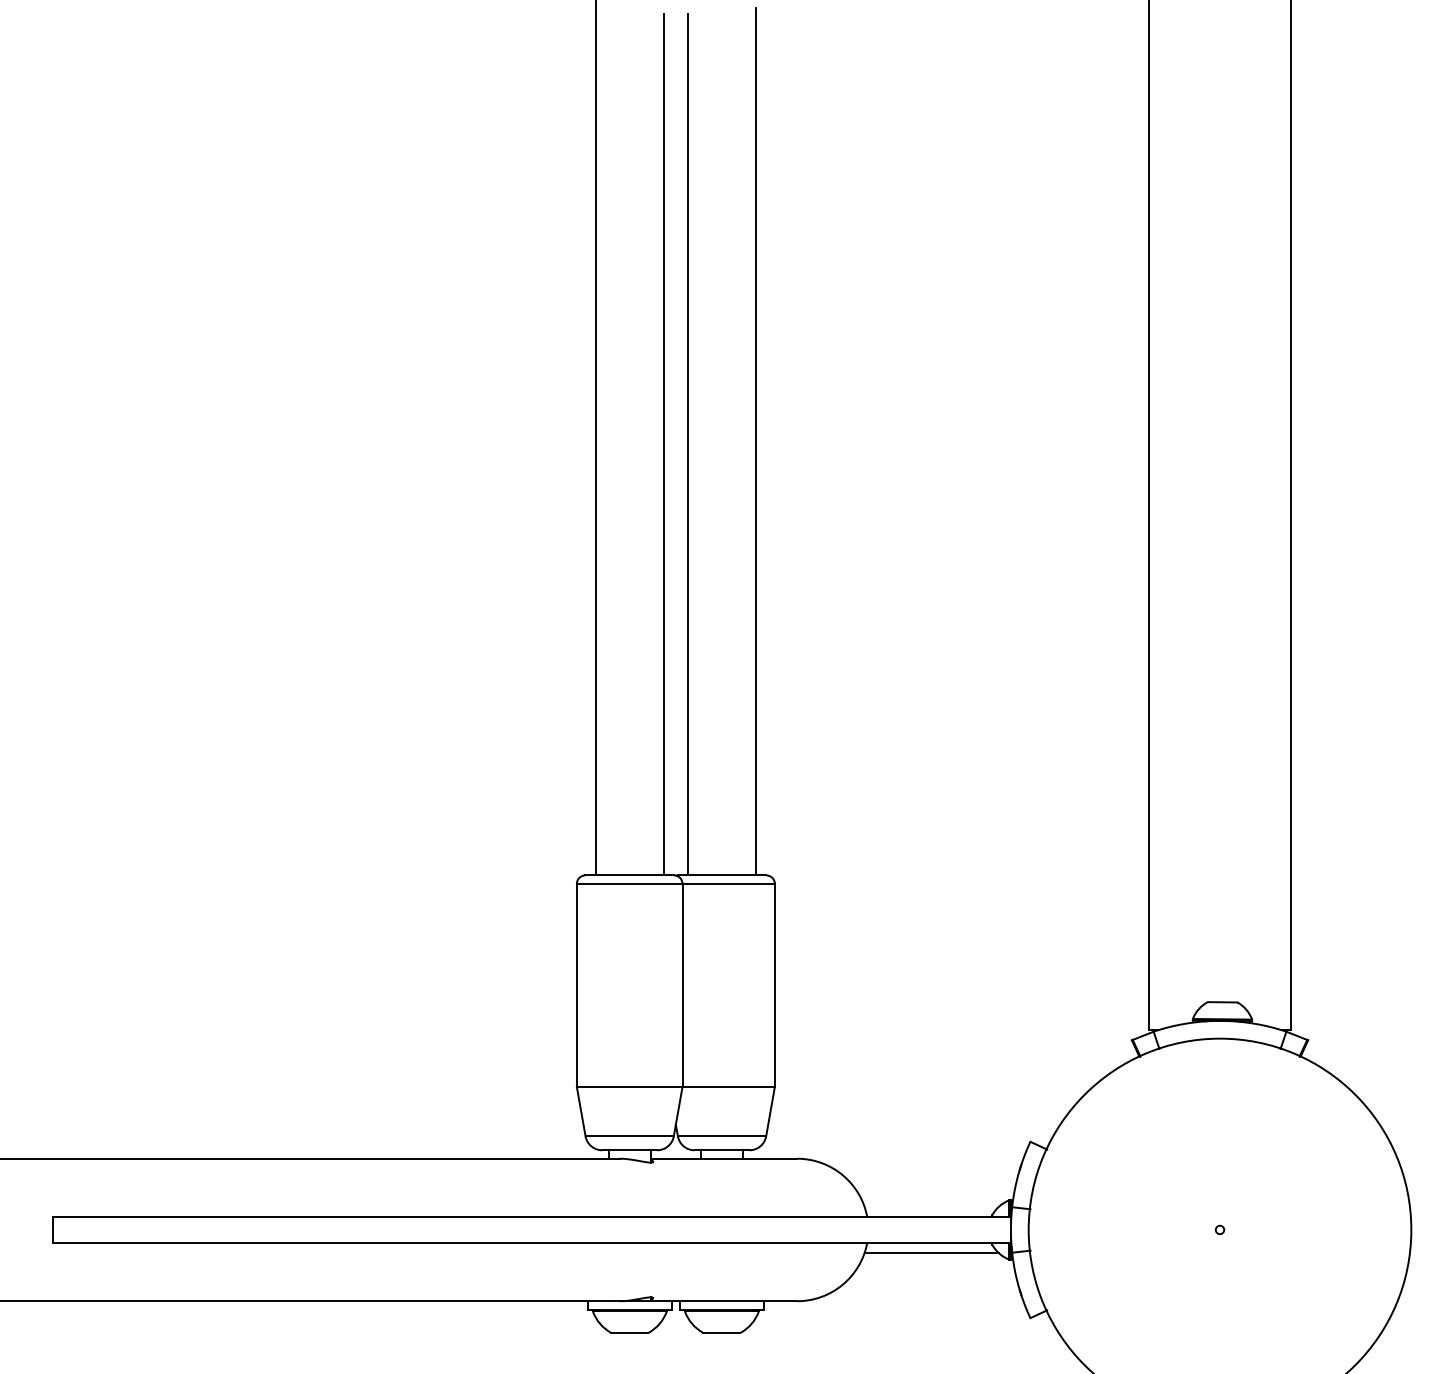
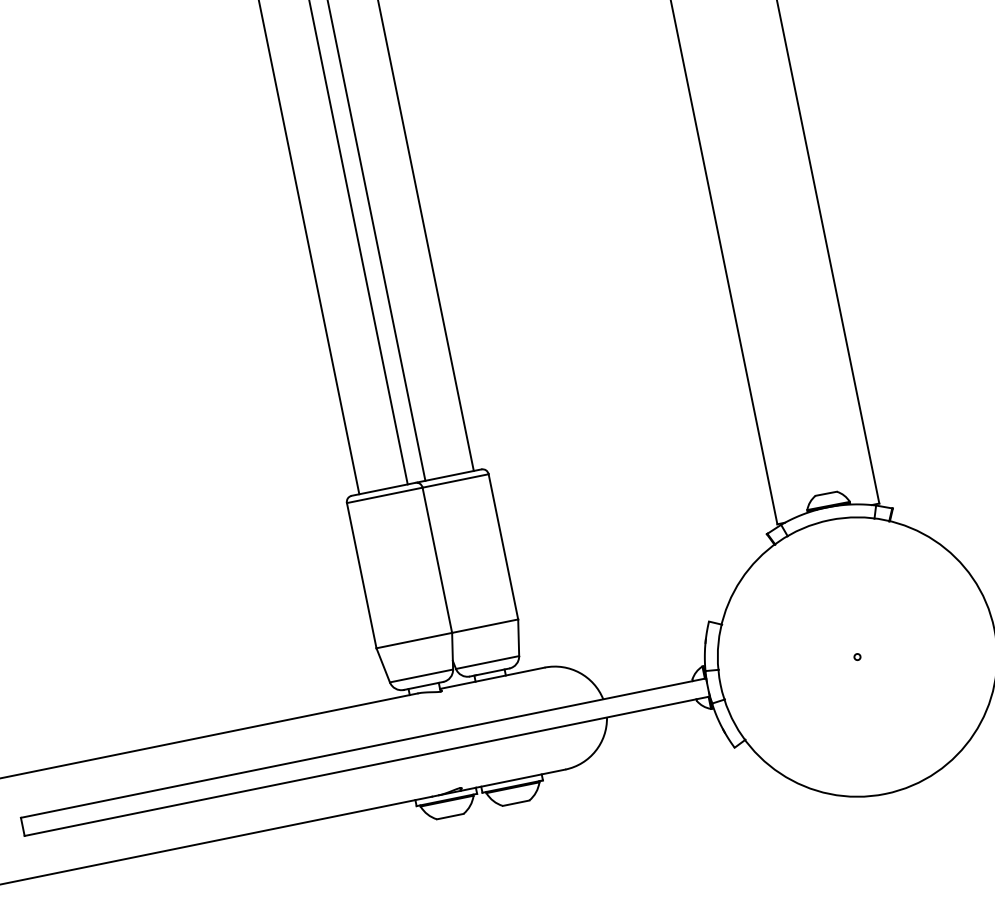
line: (931, 1253) -> (654, 715), removed

